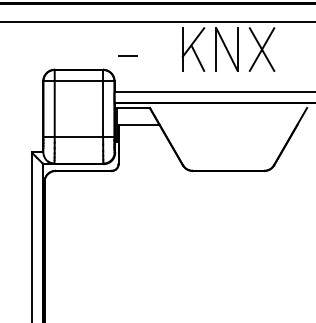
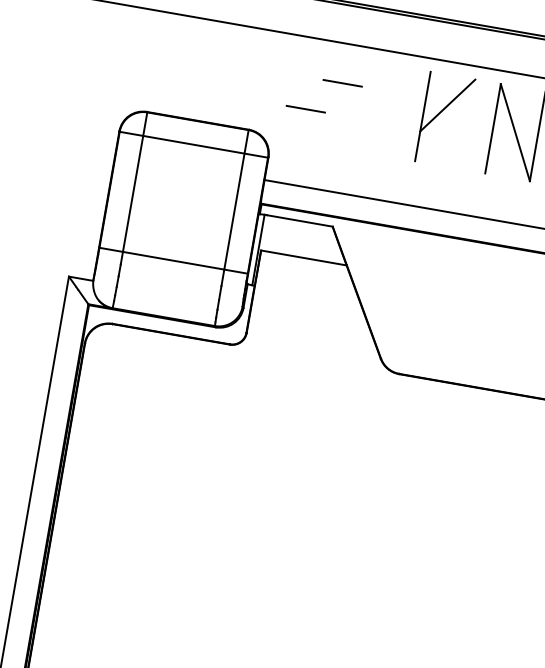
line: (142, 40) -> (341, 82), added
line: (197, 58) -> (450, 140), removed

